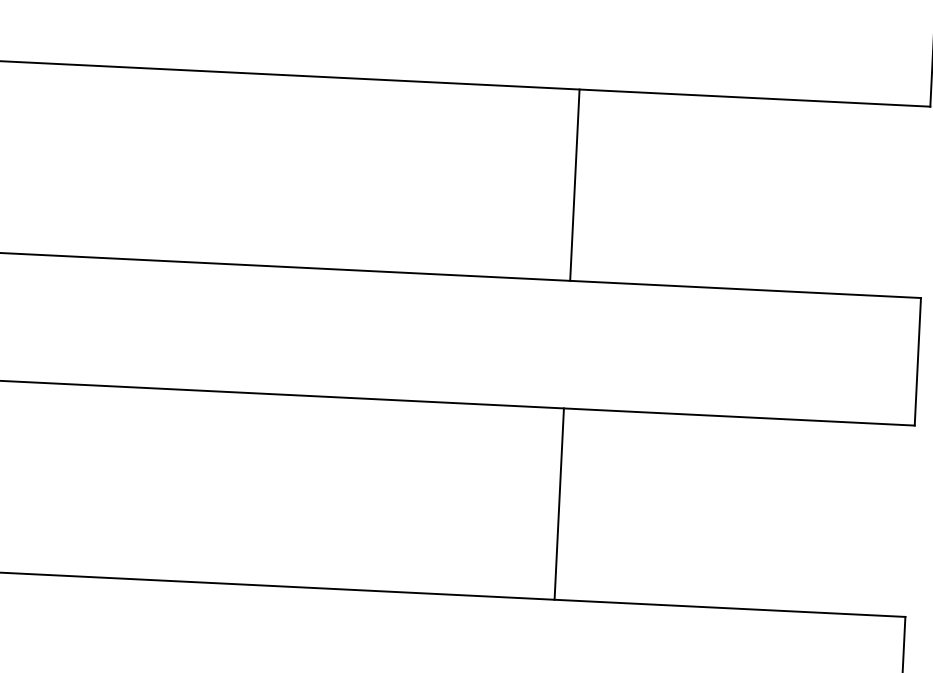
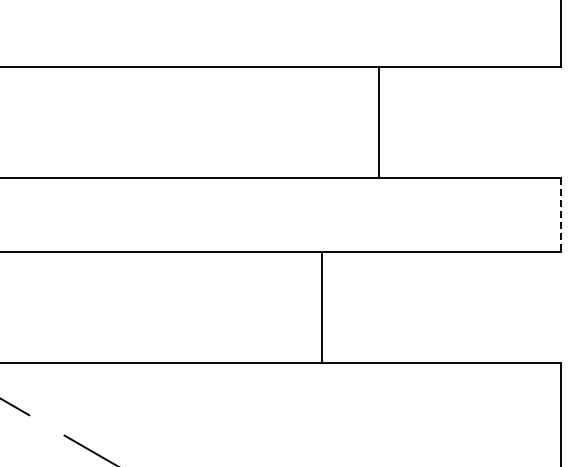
line: (574, 184) -> (378, 122), moved
line: (918, 362) -> (561, 215), solid -> dashed
line: (559, 503) -> (321, 307), moved

